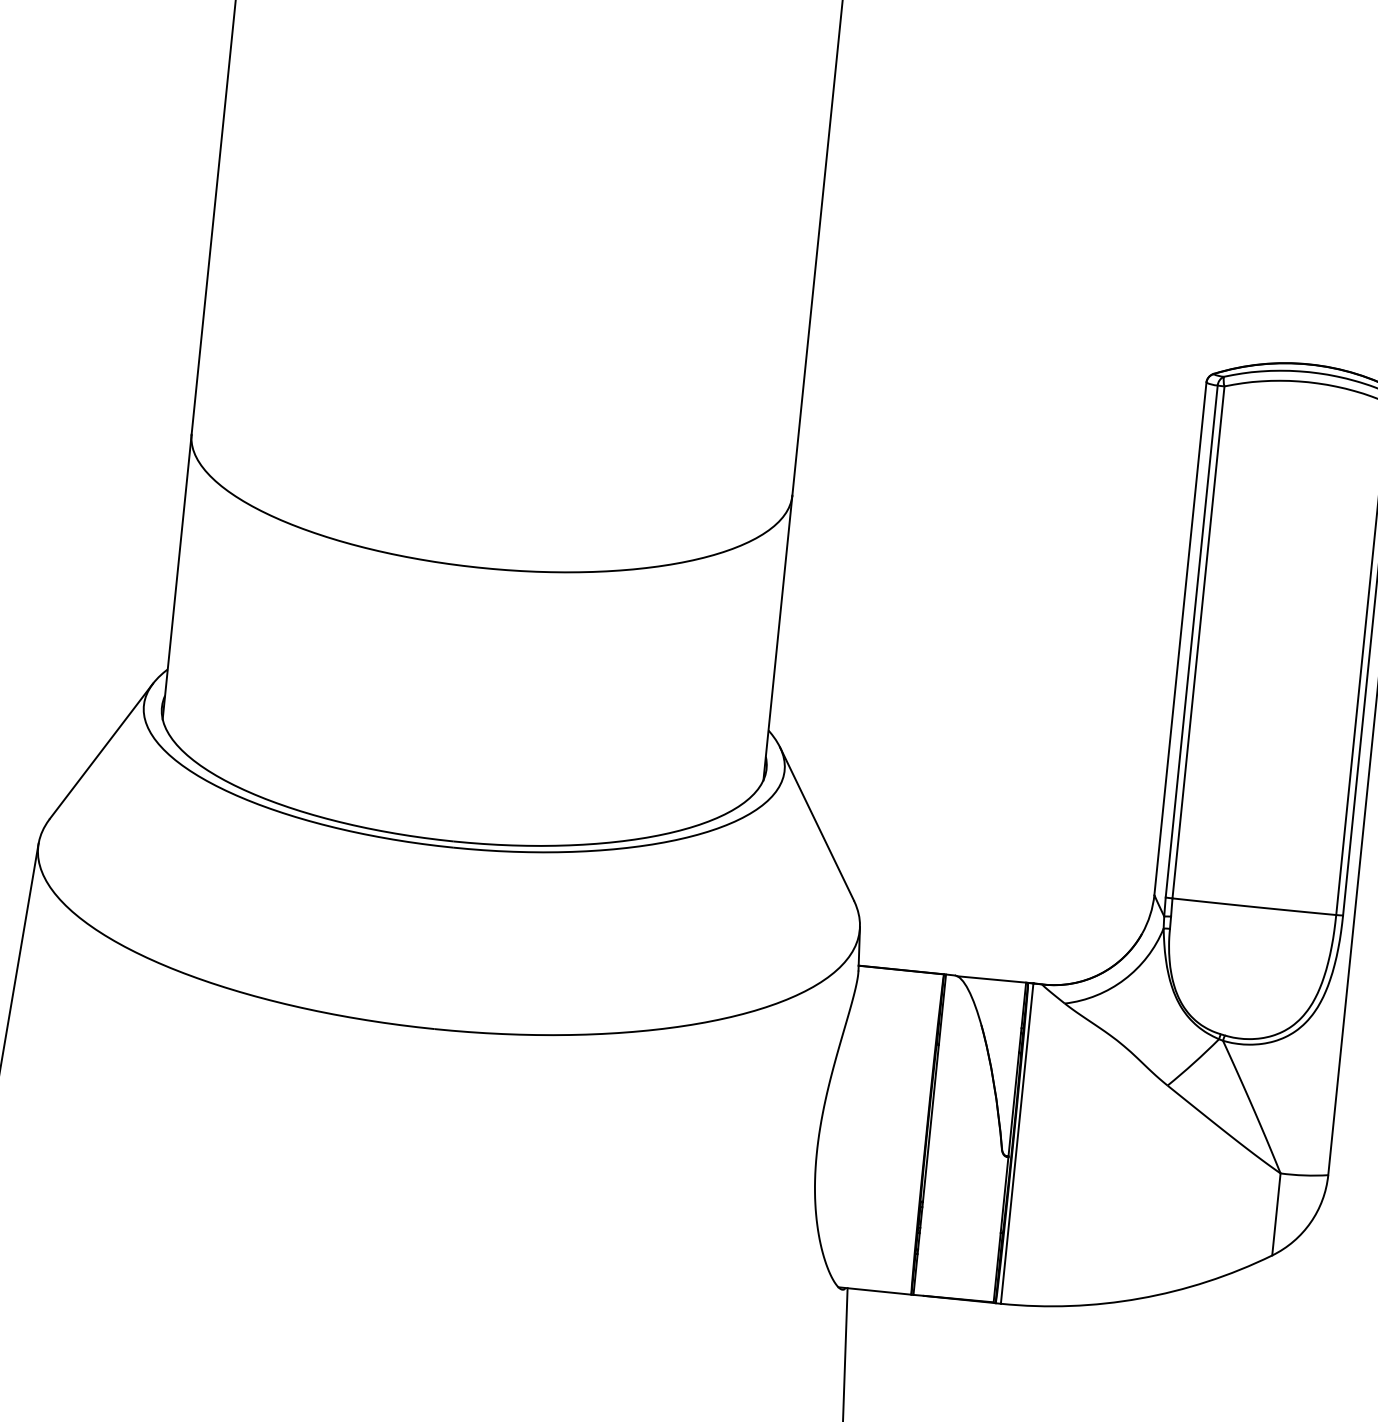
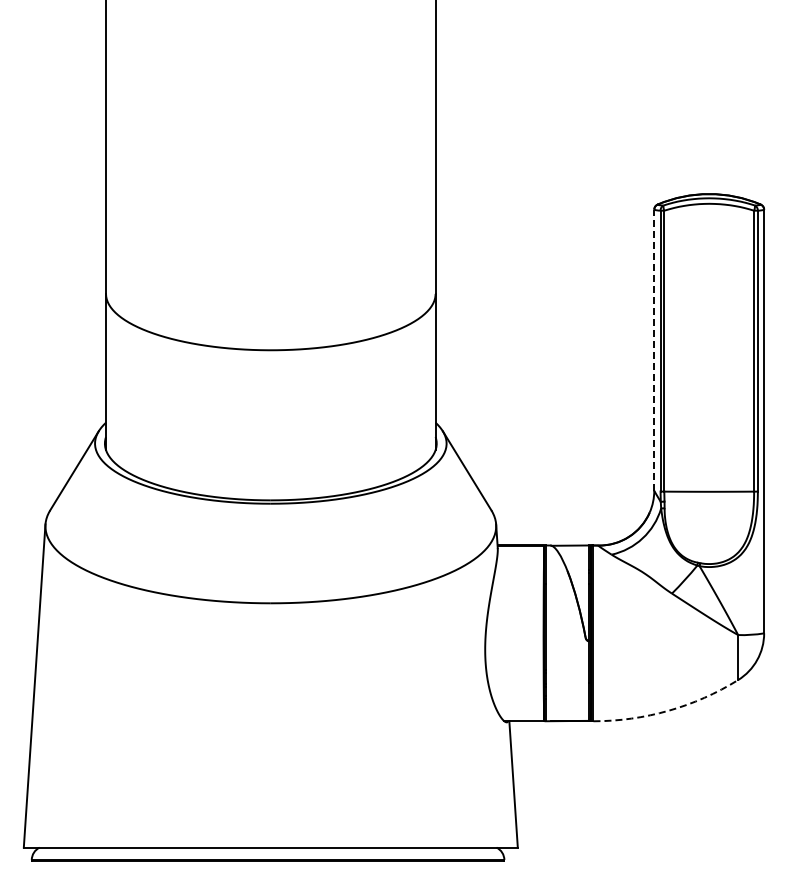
line: (1180, 637) -> (654, 349), solid -> dashed
arc: (1139, 1298) -> (668, 710), solid -> dashed

